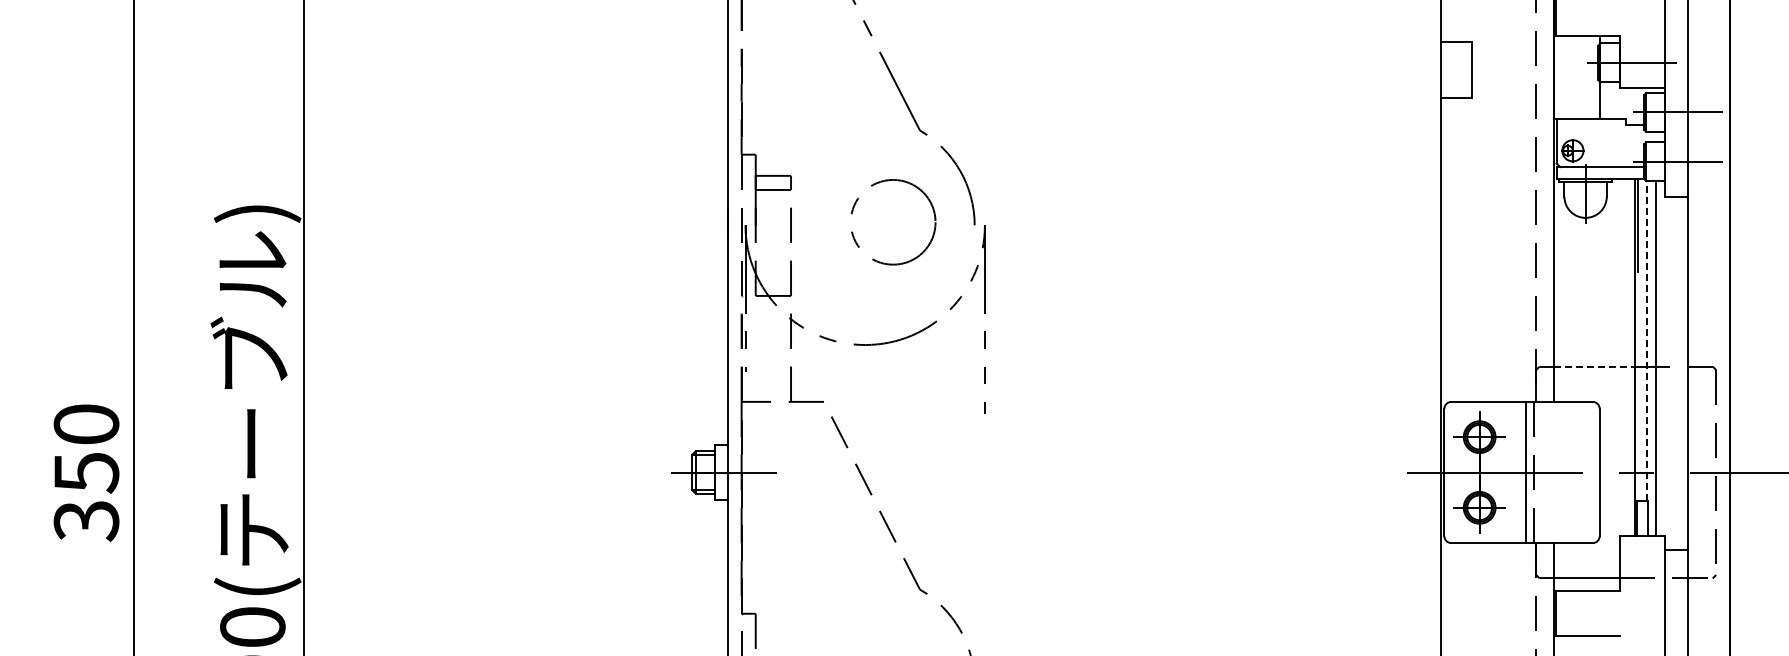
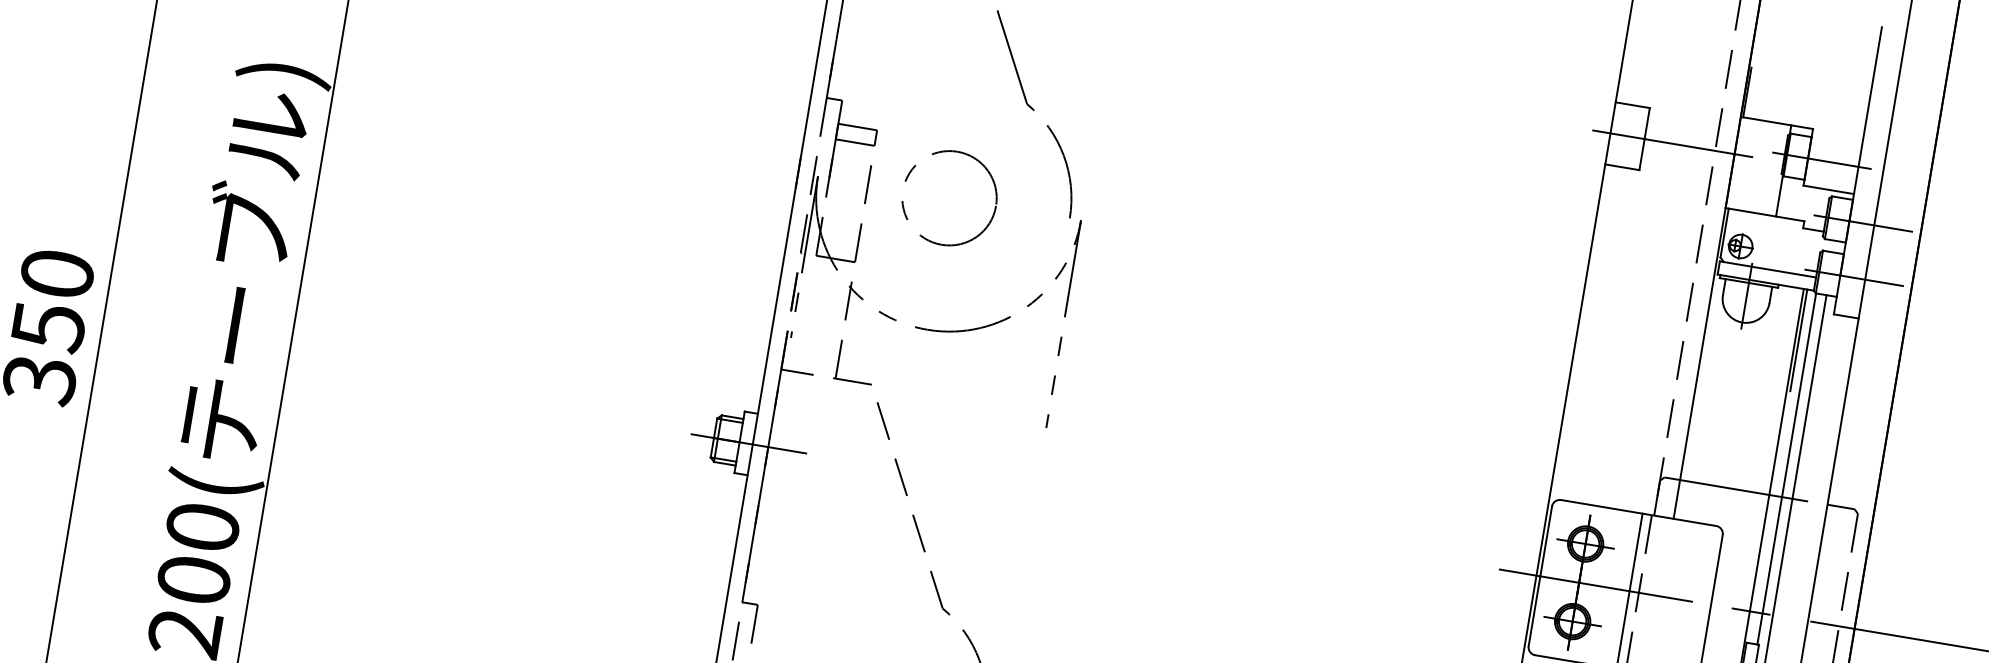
line: (1497, 69) -> (1672, 143), added
circle: (893, 222) -> (949, 198), moved
line: (1646, 340) -> (1786, 468), dashed -> solid
line: (1594, 366) -> (1724, 487), dashed -> solid

